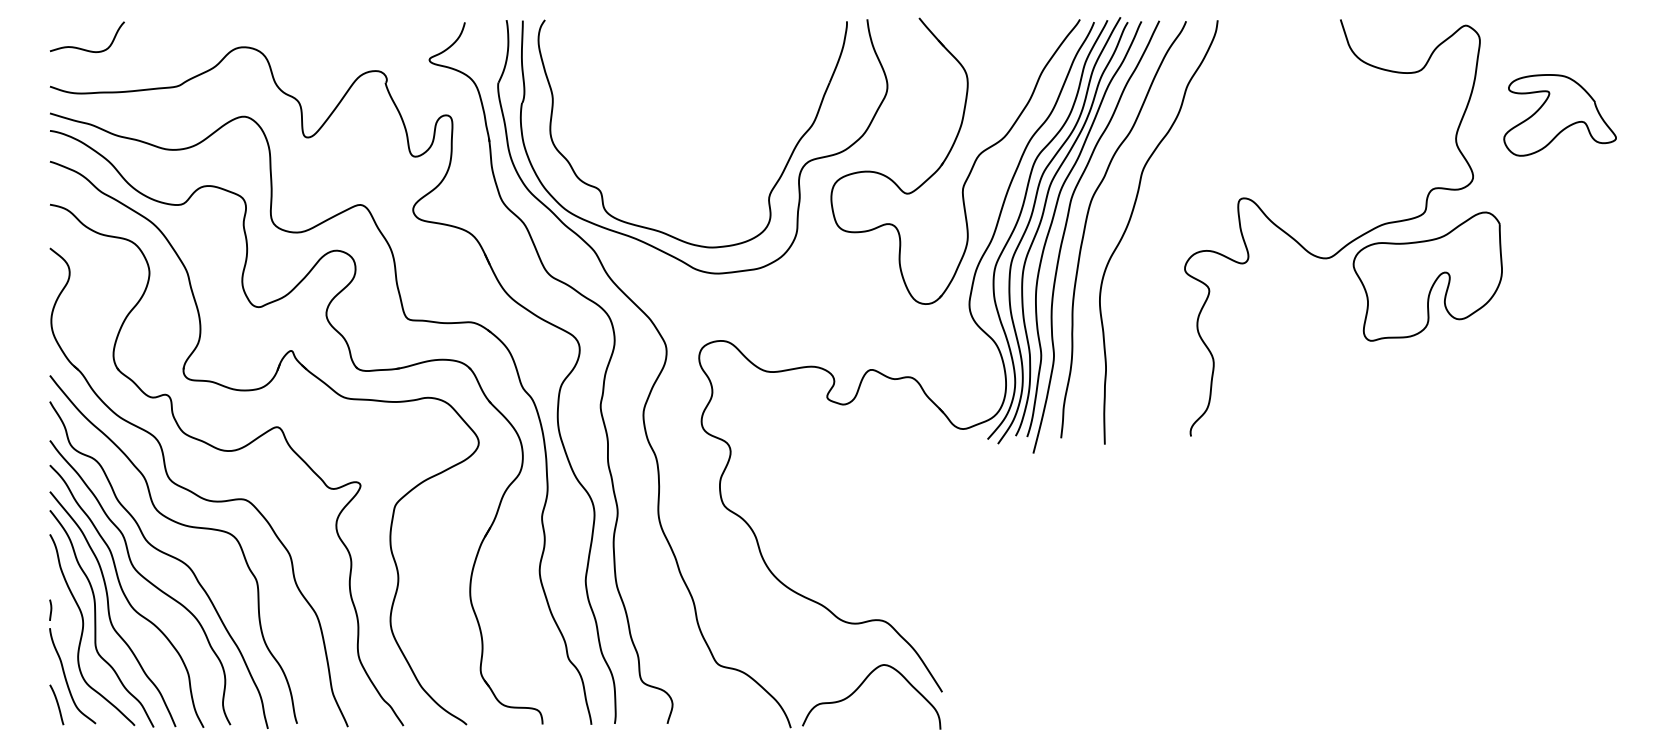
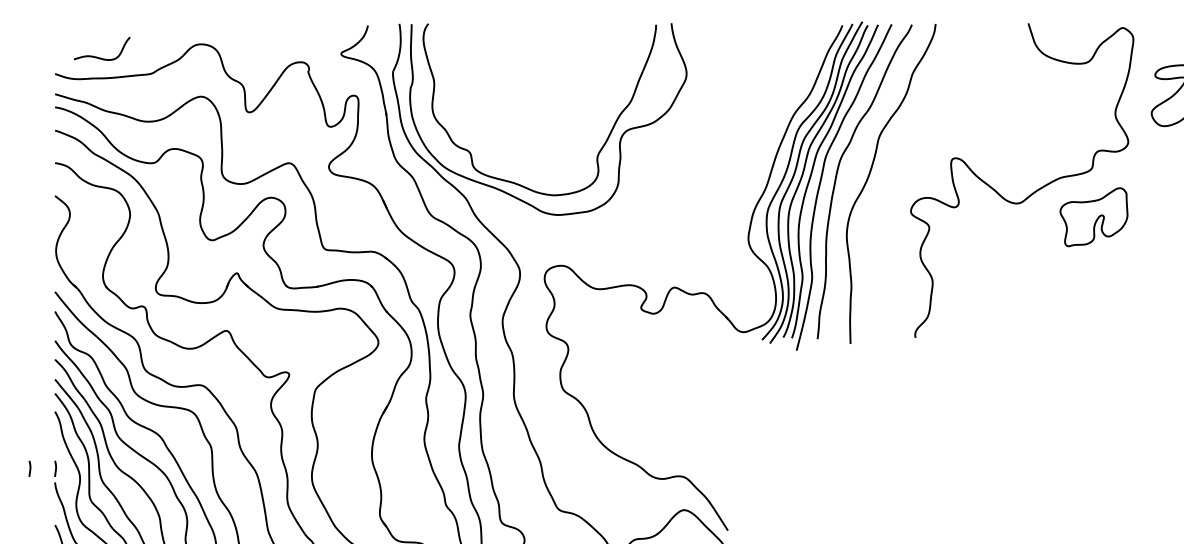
curve: (83, 48) -> (99, 57), moved
part: (948, 156) -> (732, 126), removed
part: (1427, 276) -> (1093, 217), size x0.6
line: (16, 609) -> (29, 468), added

